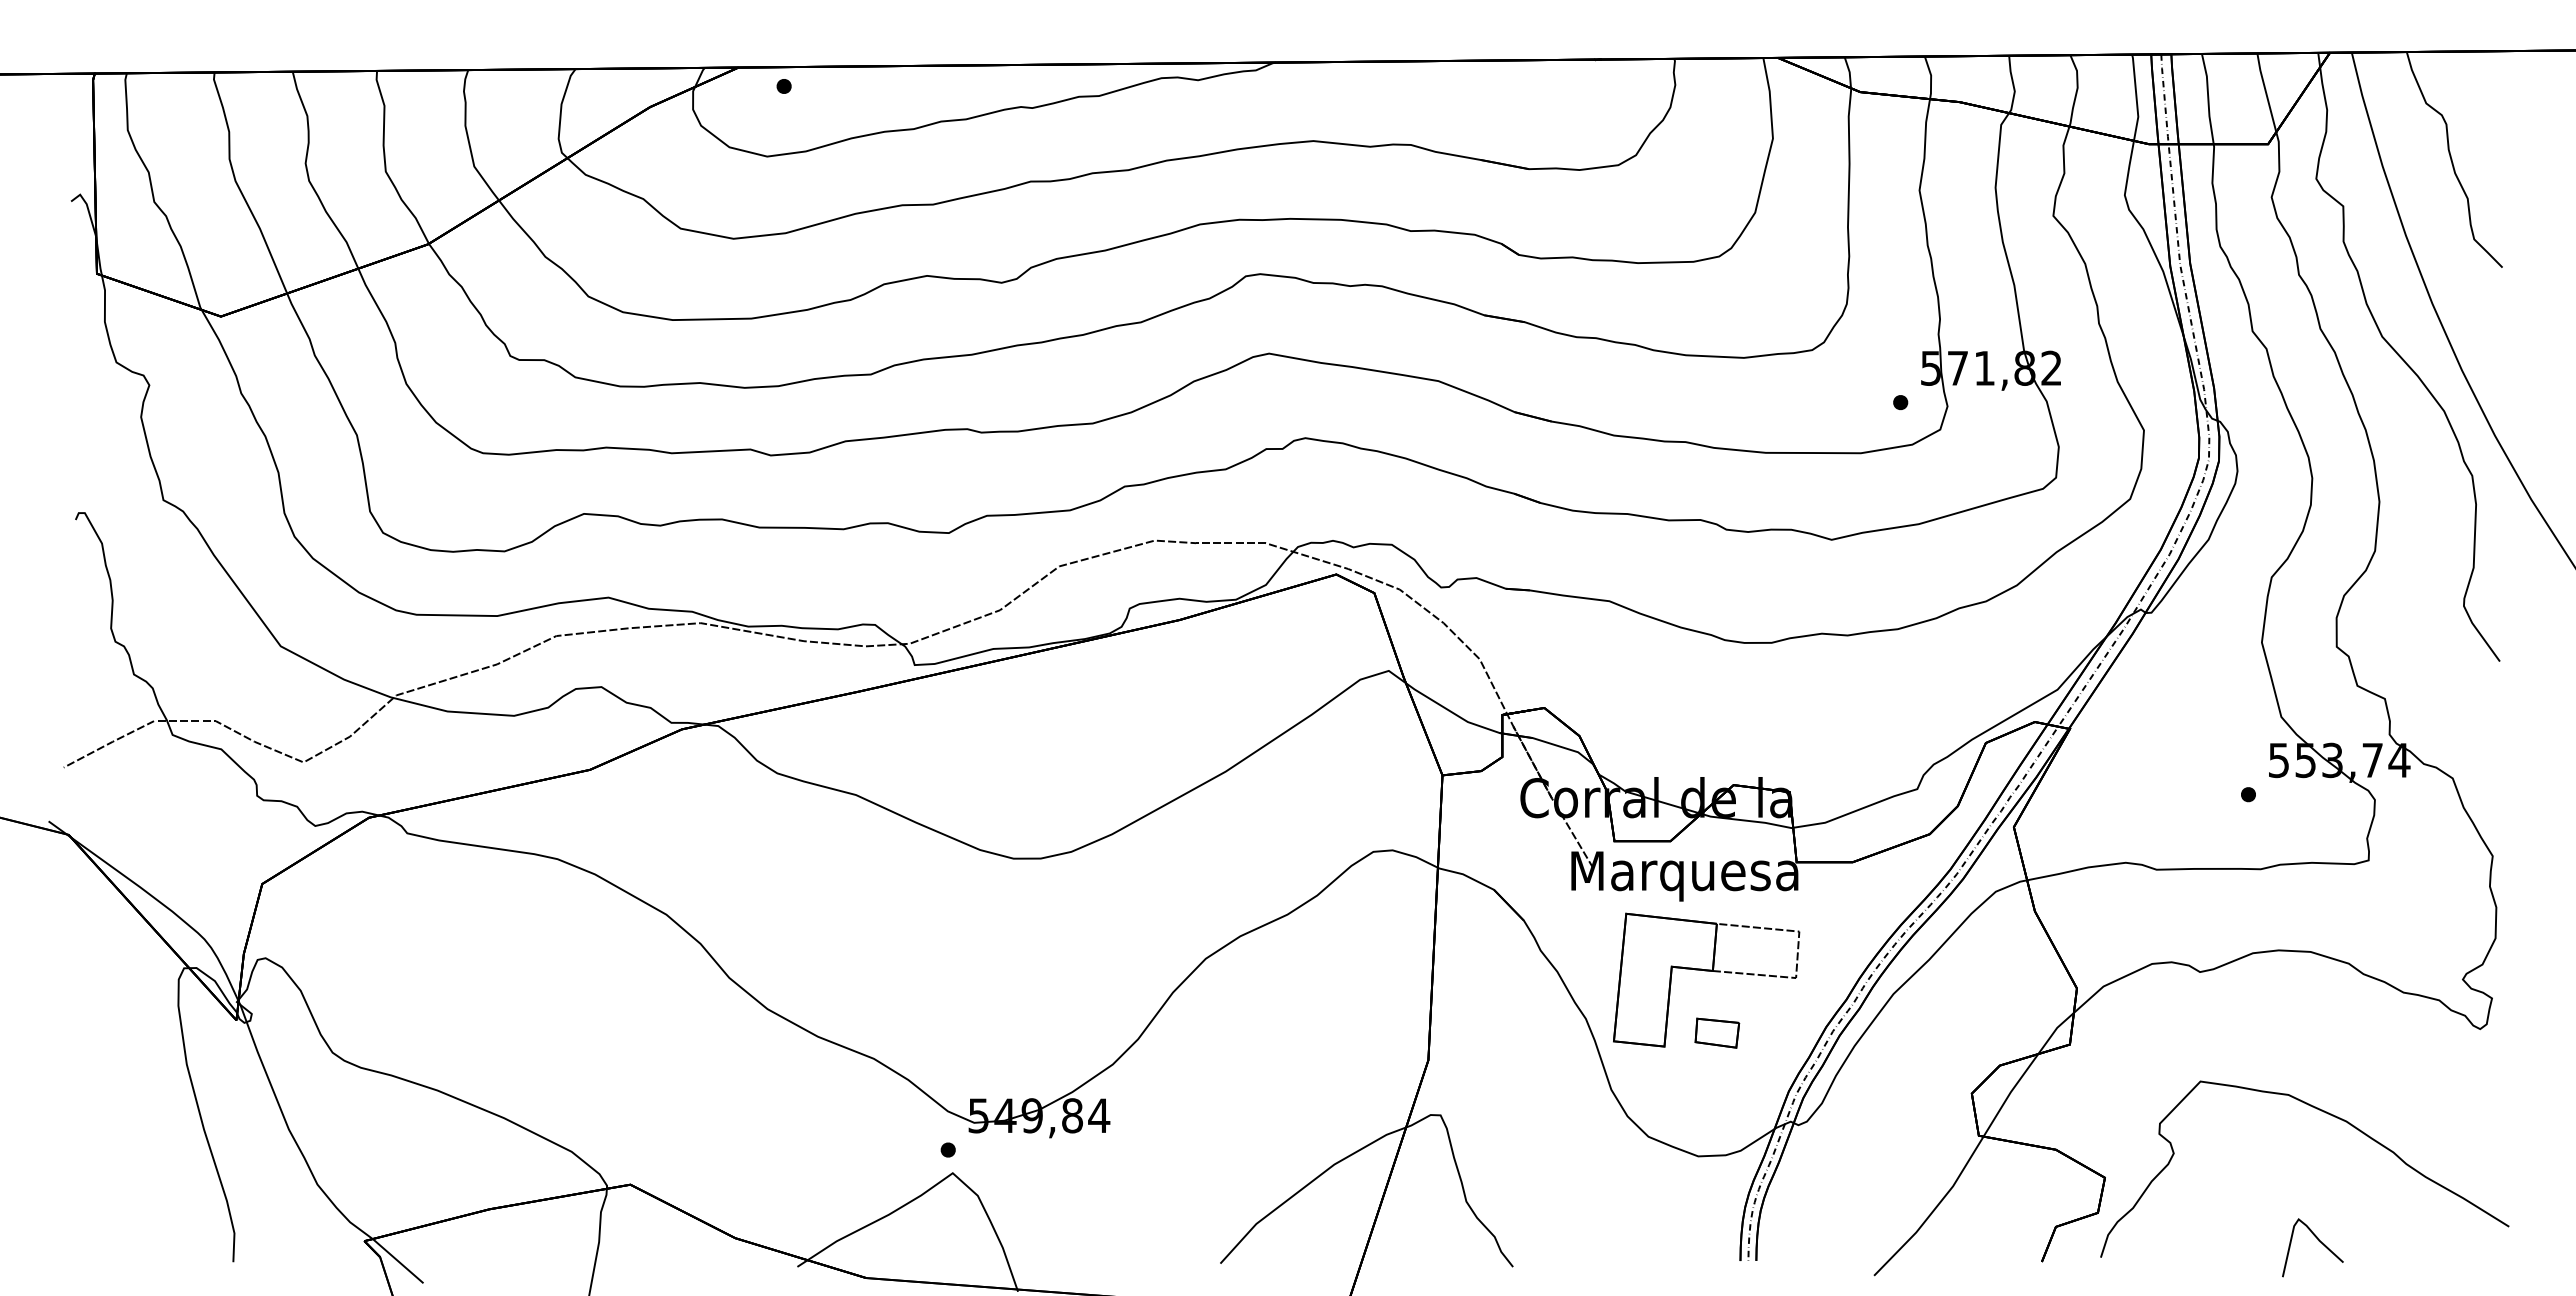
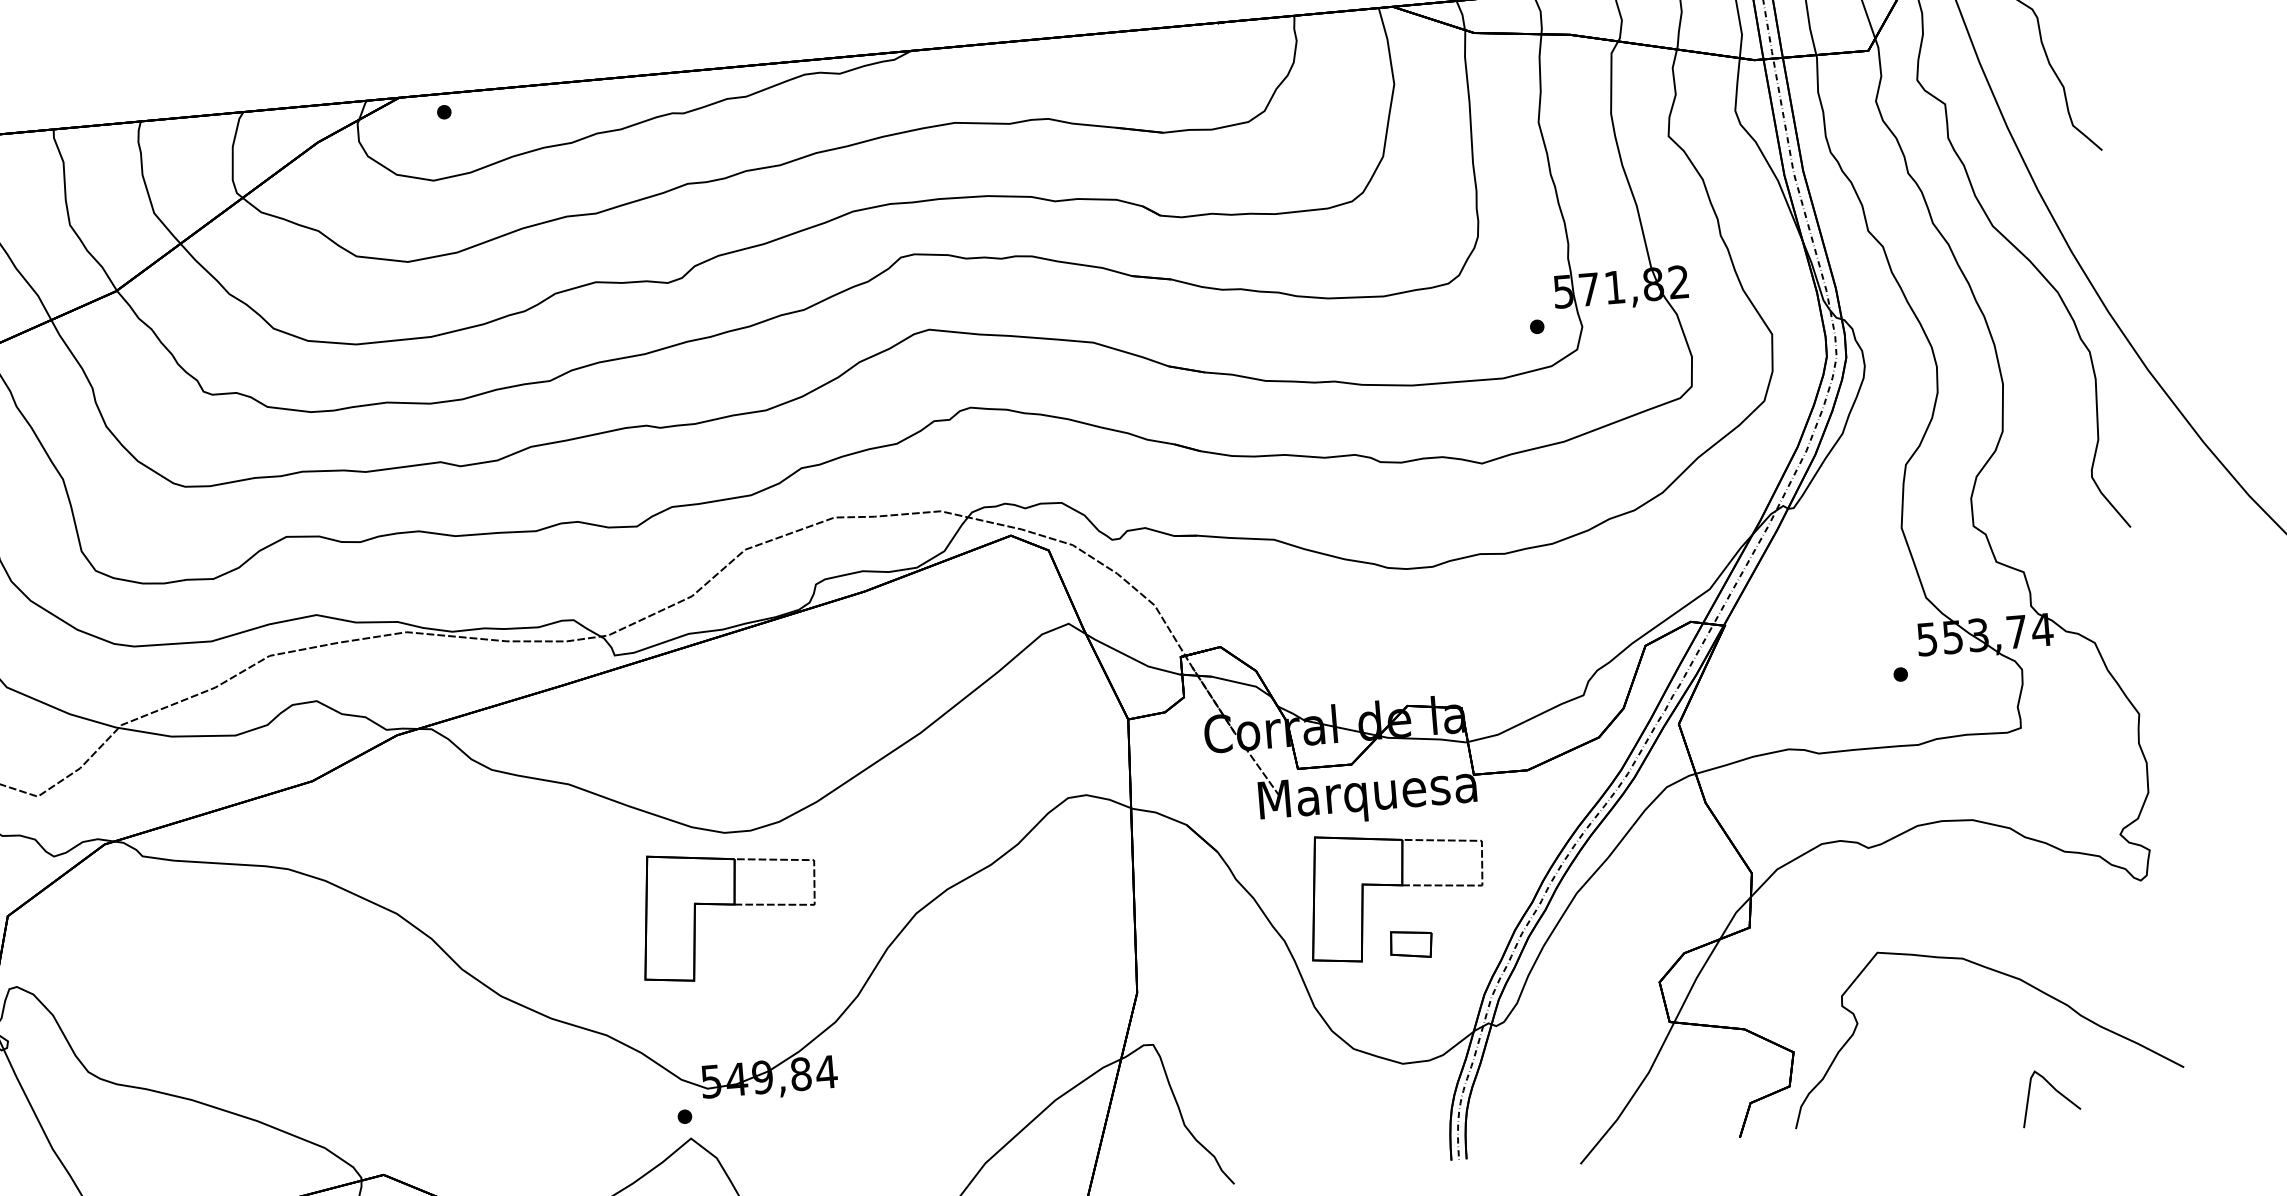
part: (1011, 934) -> (728, 905), added
curve: (2318, 1241) -> (2055, 1091), moved

